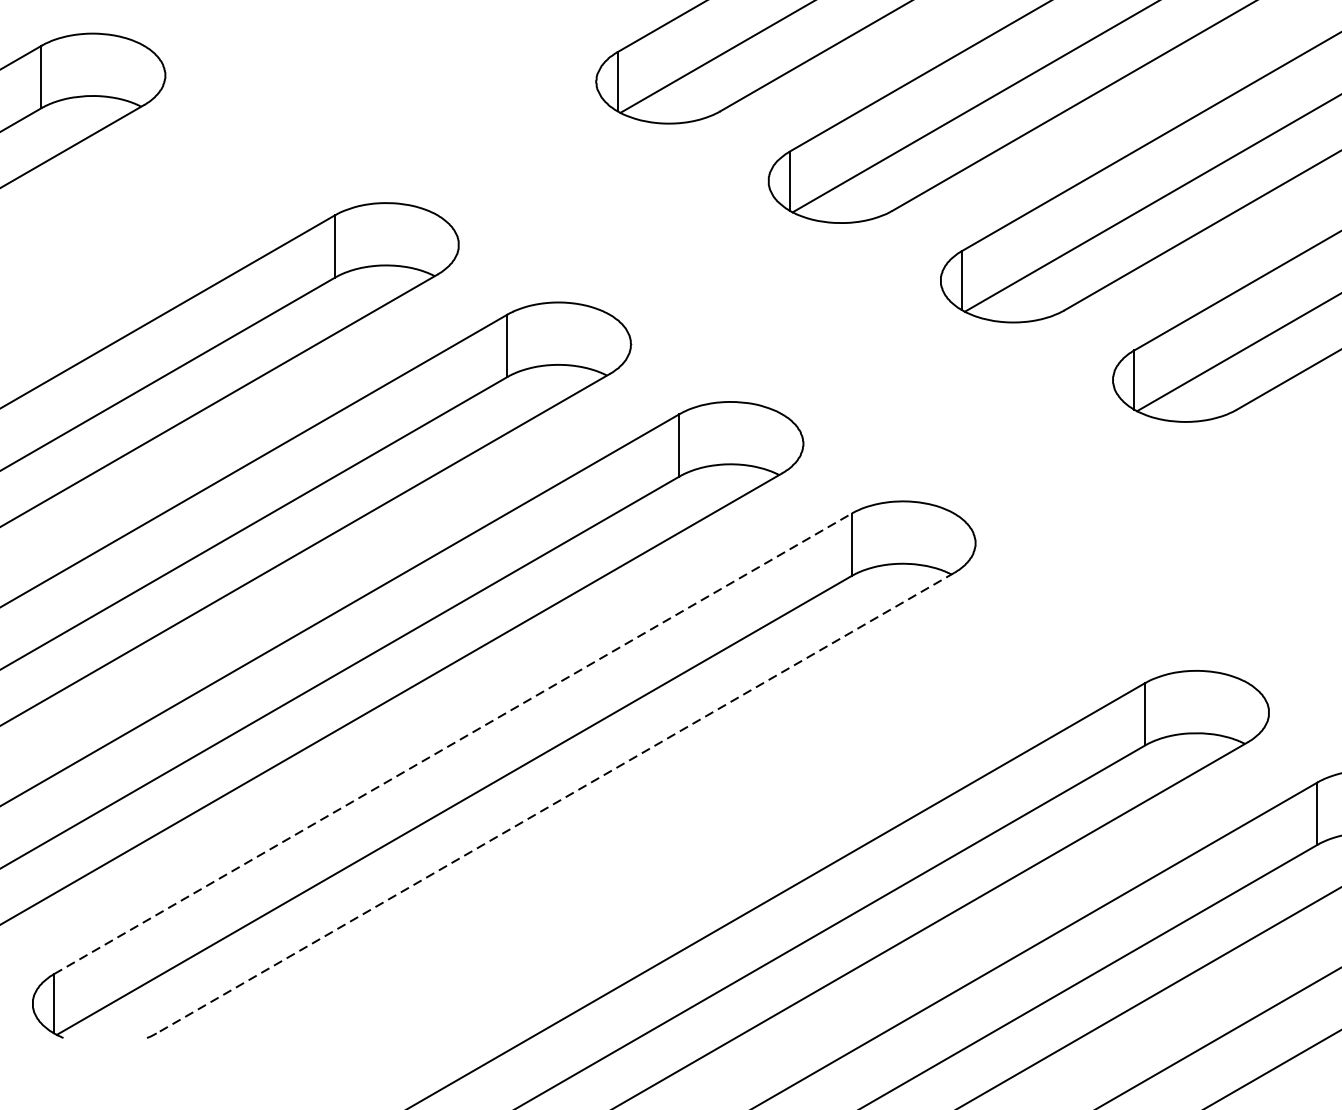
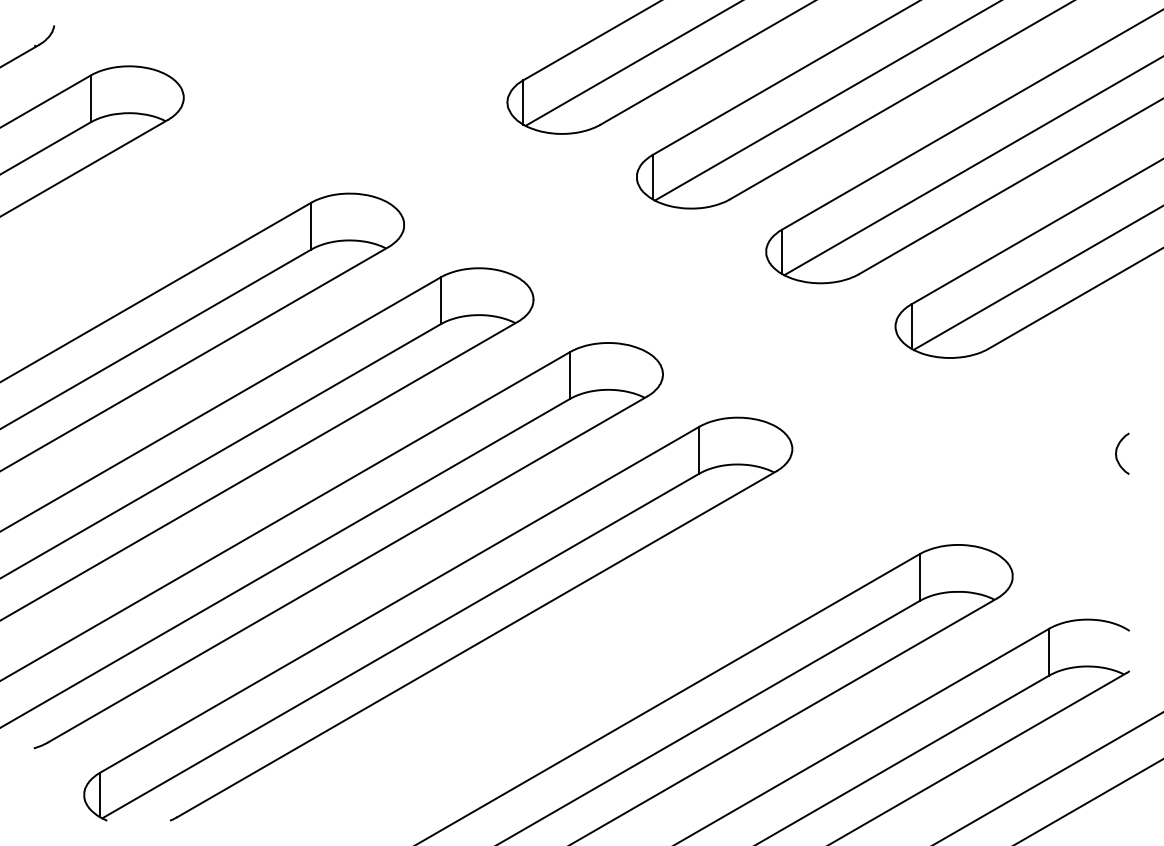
line: (452, 743) -> (399, 599), dashed -> solid
line: (555, 803) -> (476, 644), dashed -> solid

